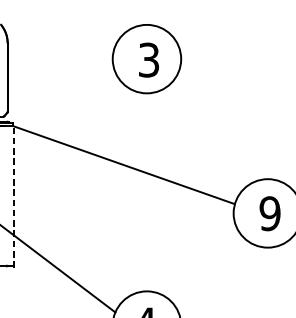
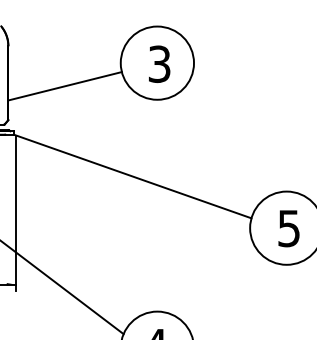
line: (60, 80) -> (64, 86), added
line: (14, 200) -> (15, 214), dashed -> solid
text: (269, 213) -> (288, 228), 9 -> 5

